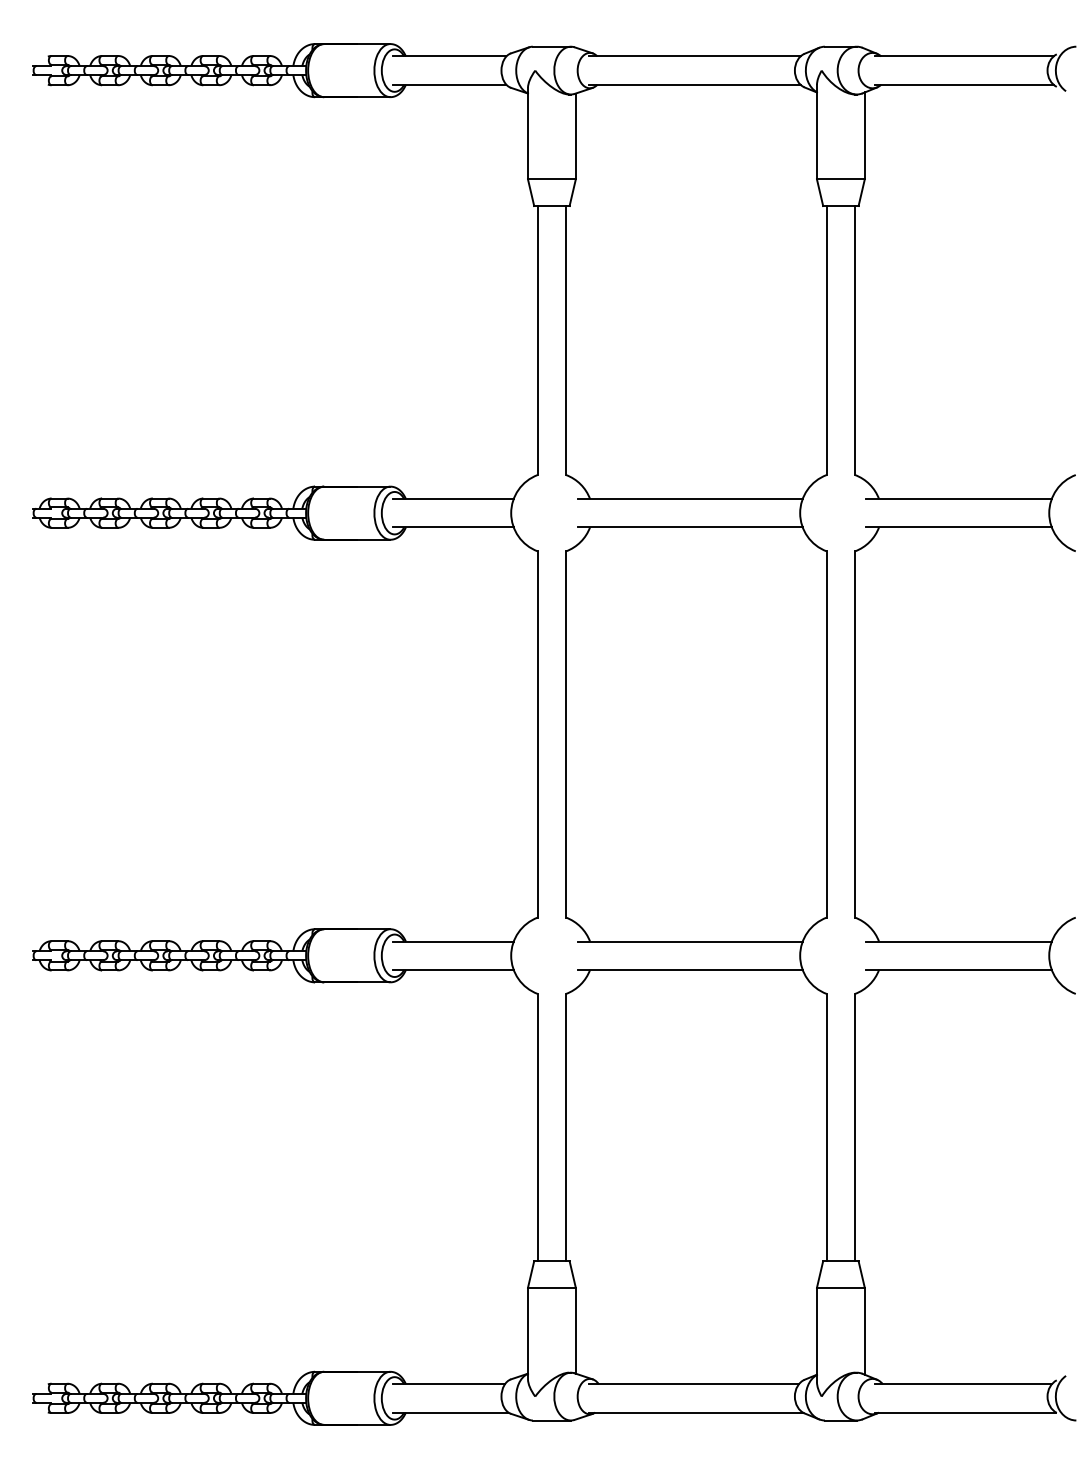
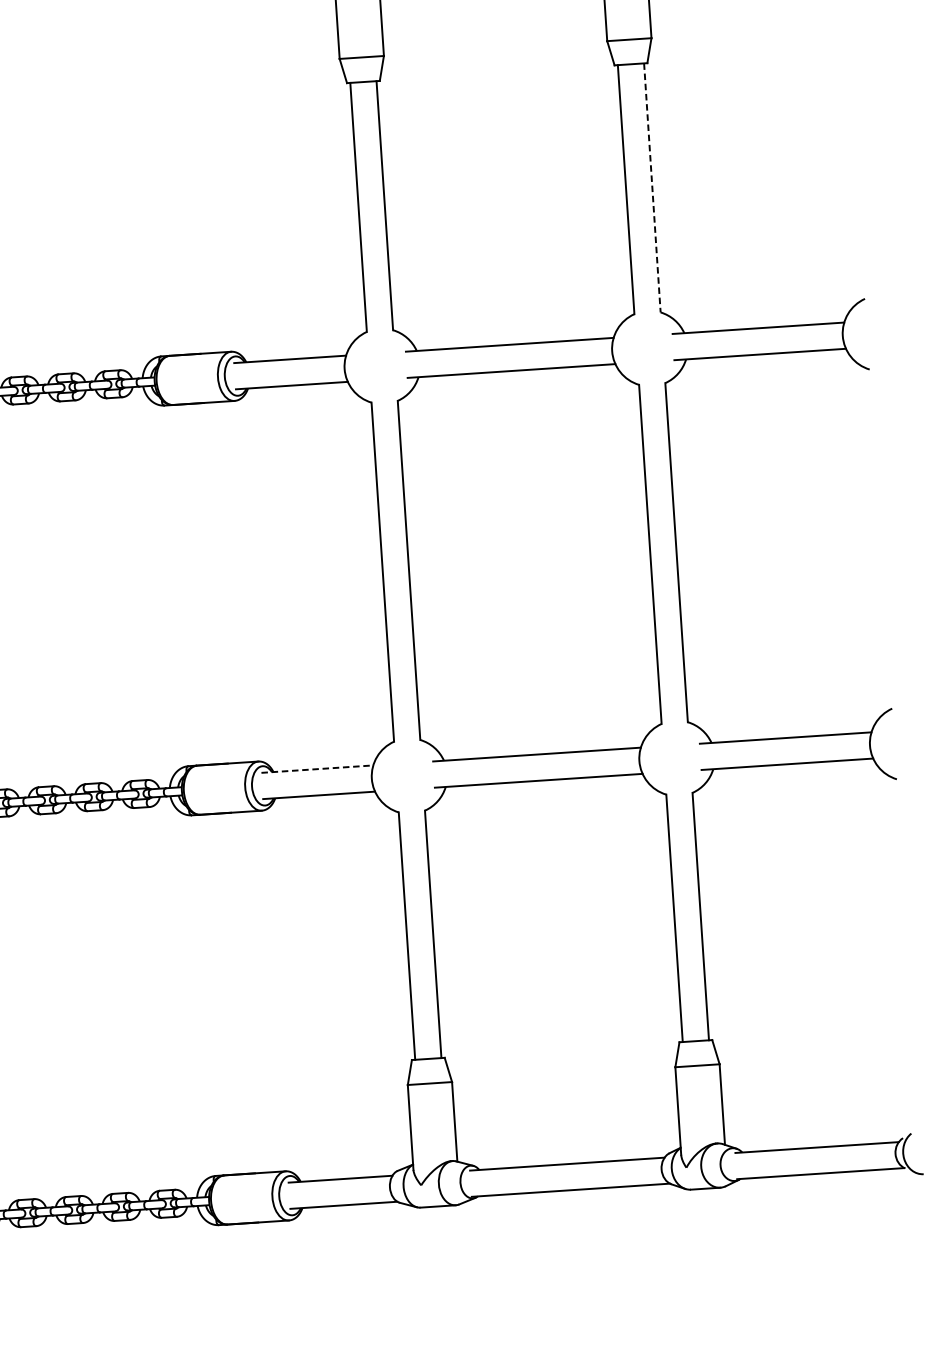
line: (855, 341) -> (652, 188), solid -> dashed
line: (453, 941) -> (317, 769), solid -> dashed

